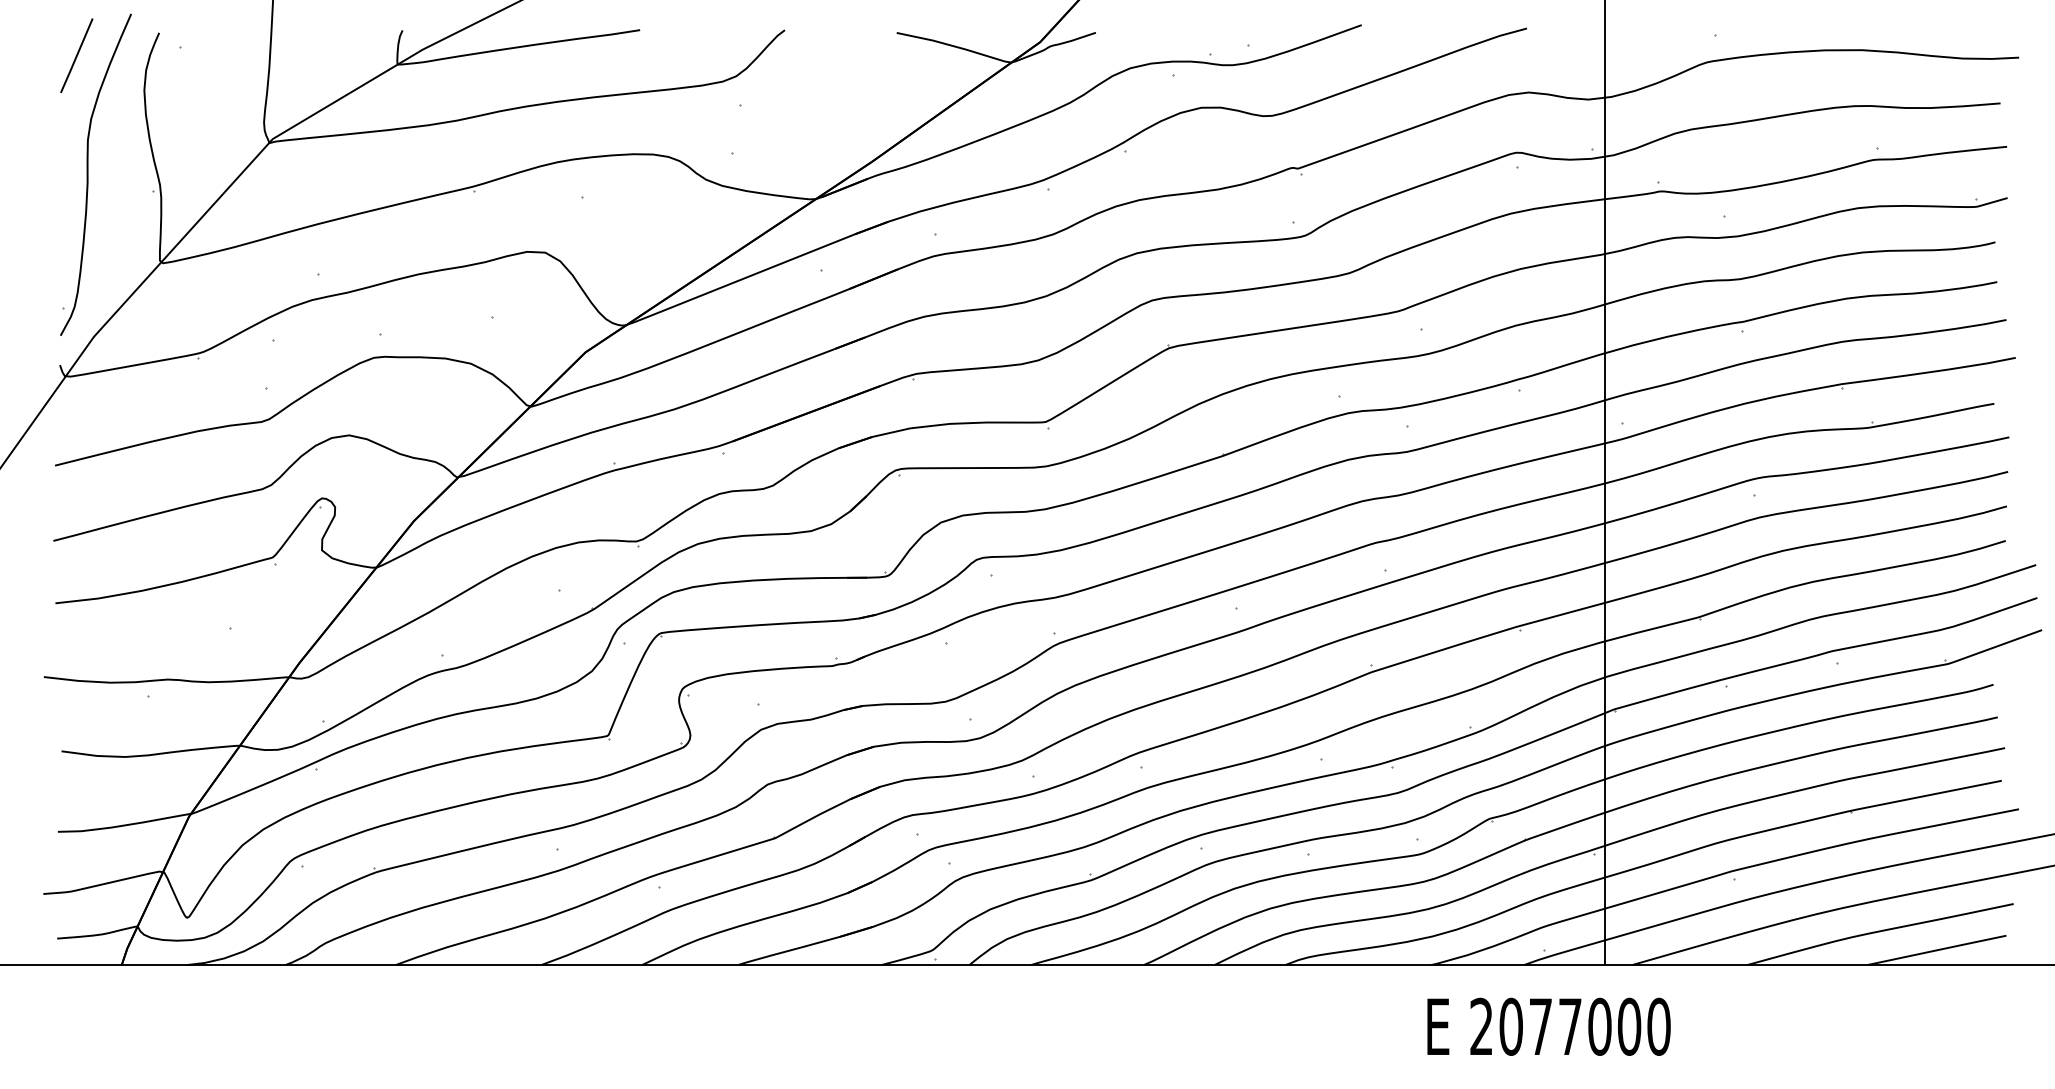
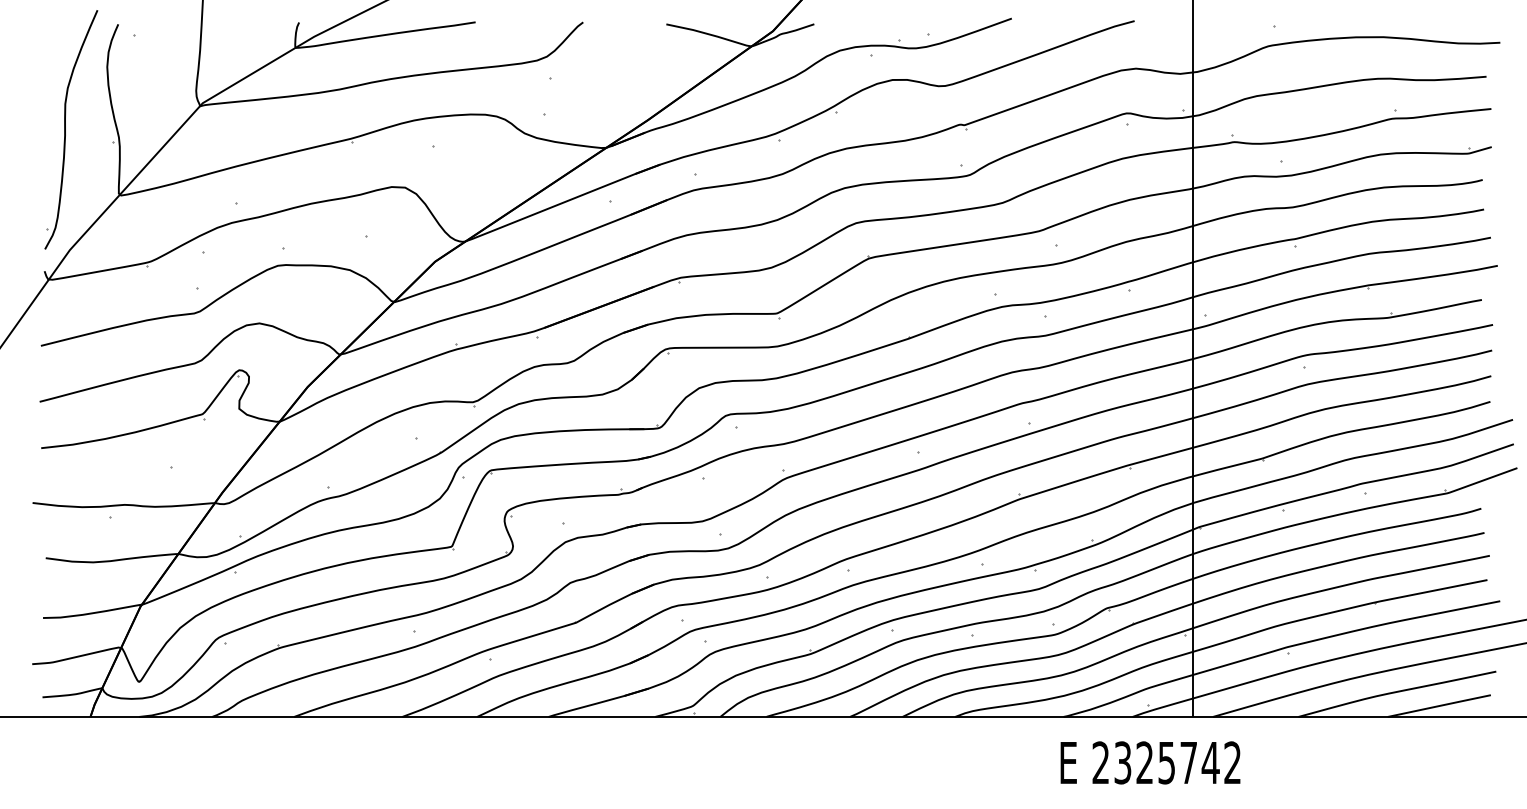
line: (76, 54) -> (56, 40), removed
text: (1584, 1026) -> (1177, 762), 2077000 -> 2325742

